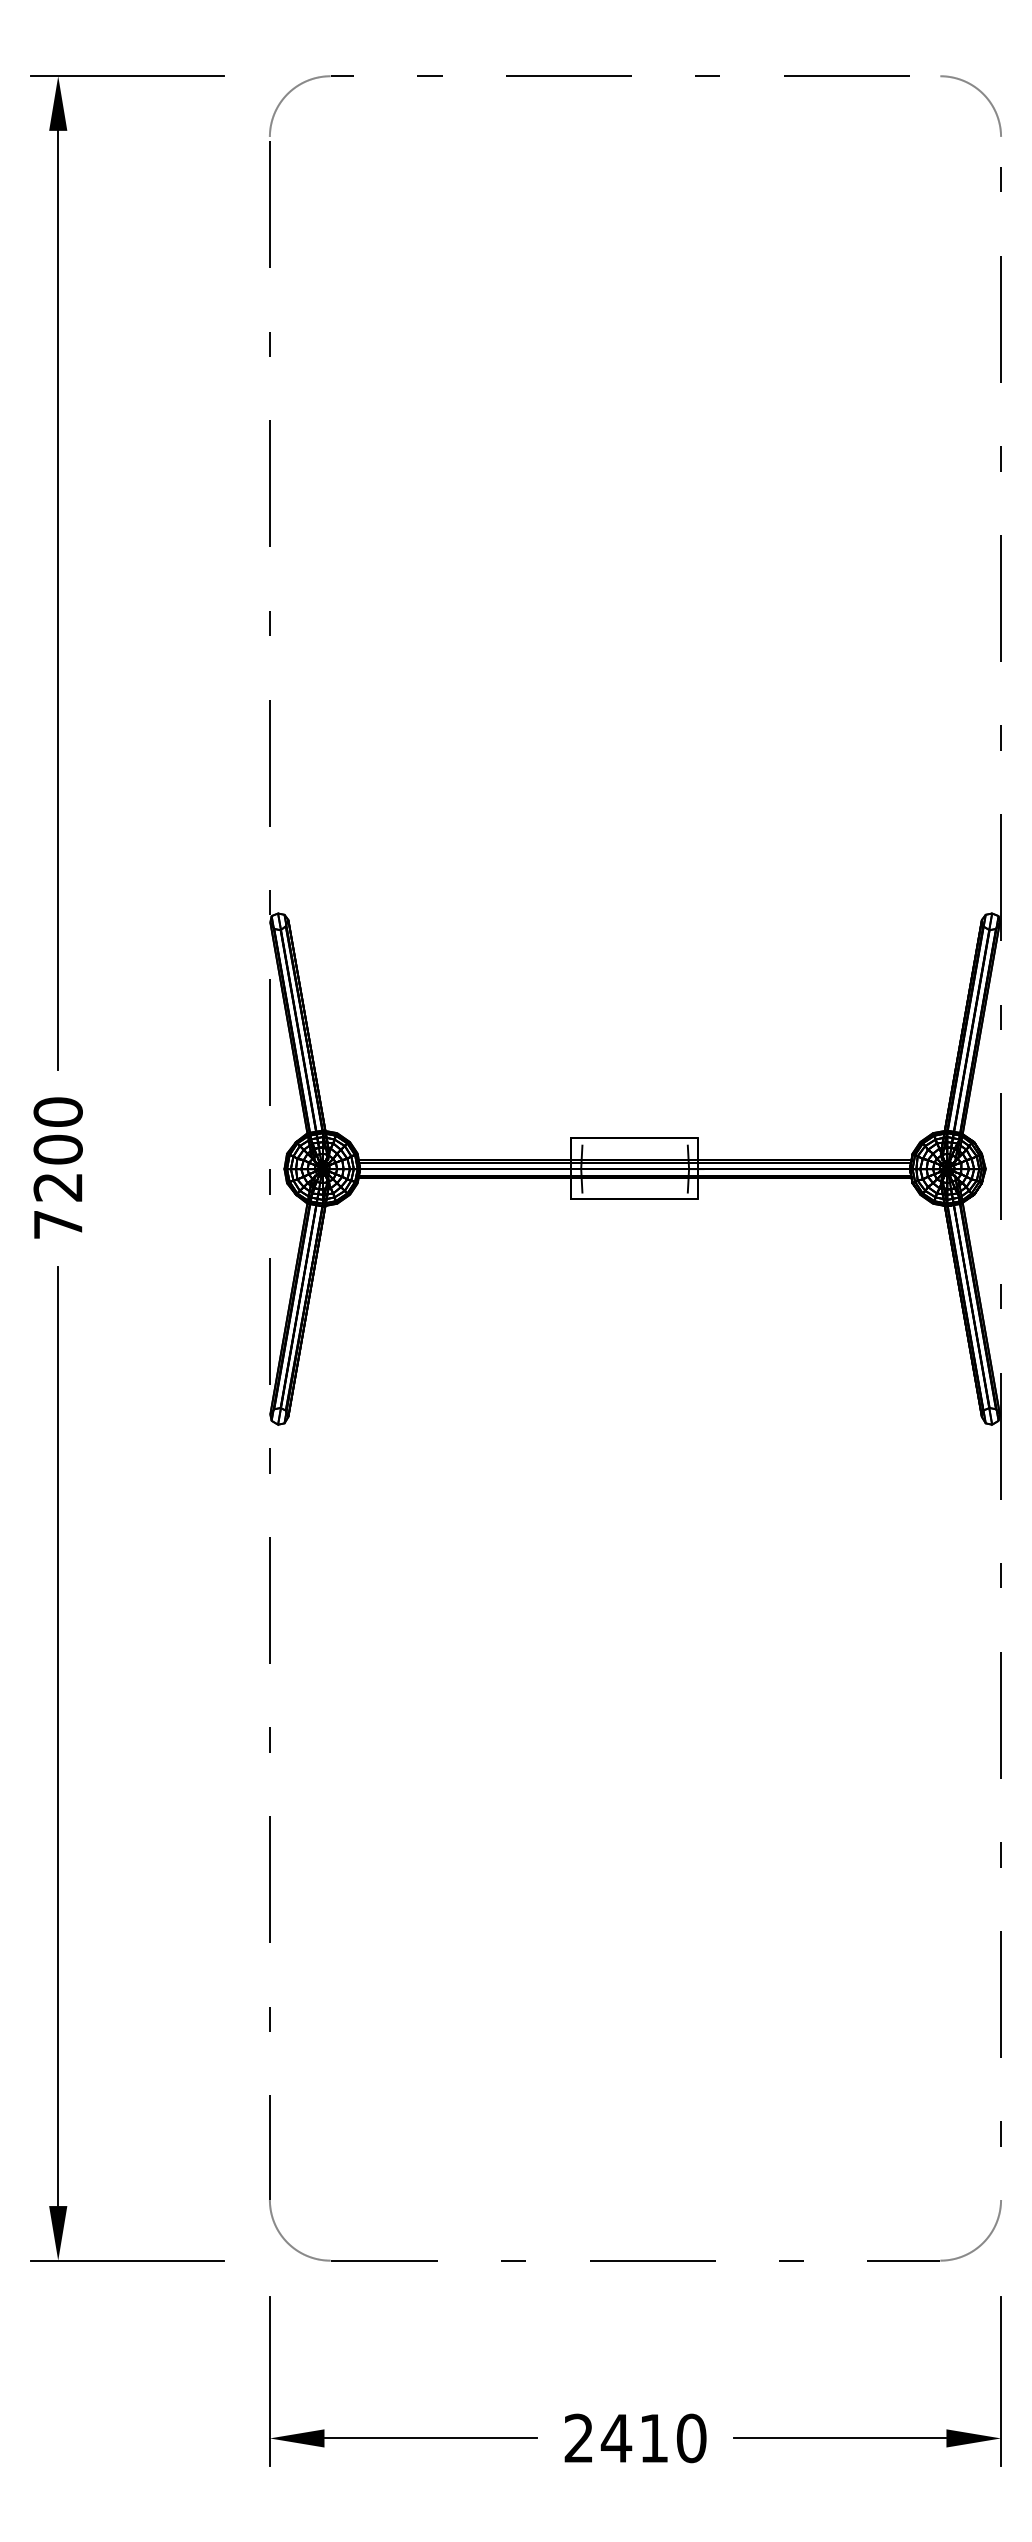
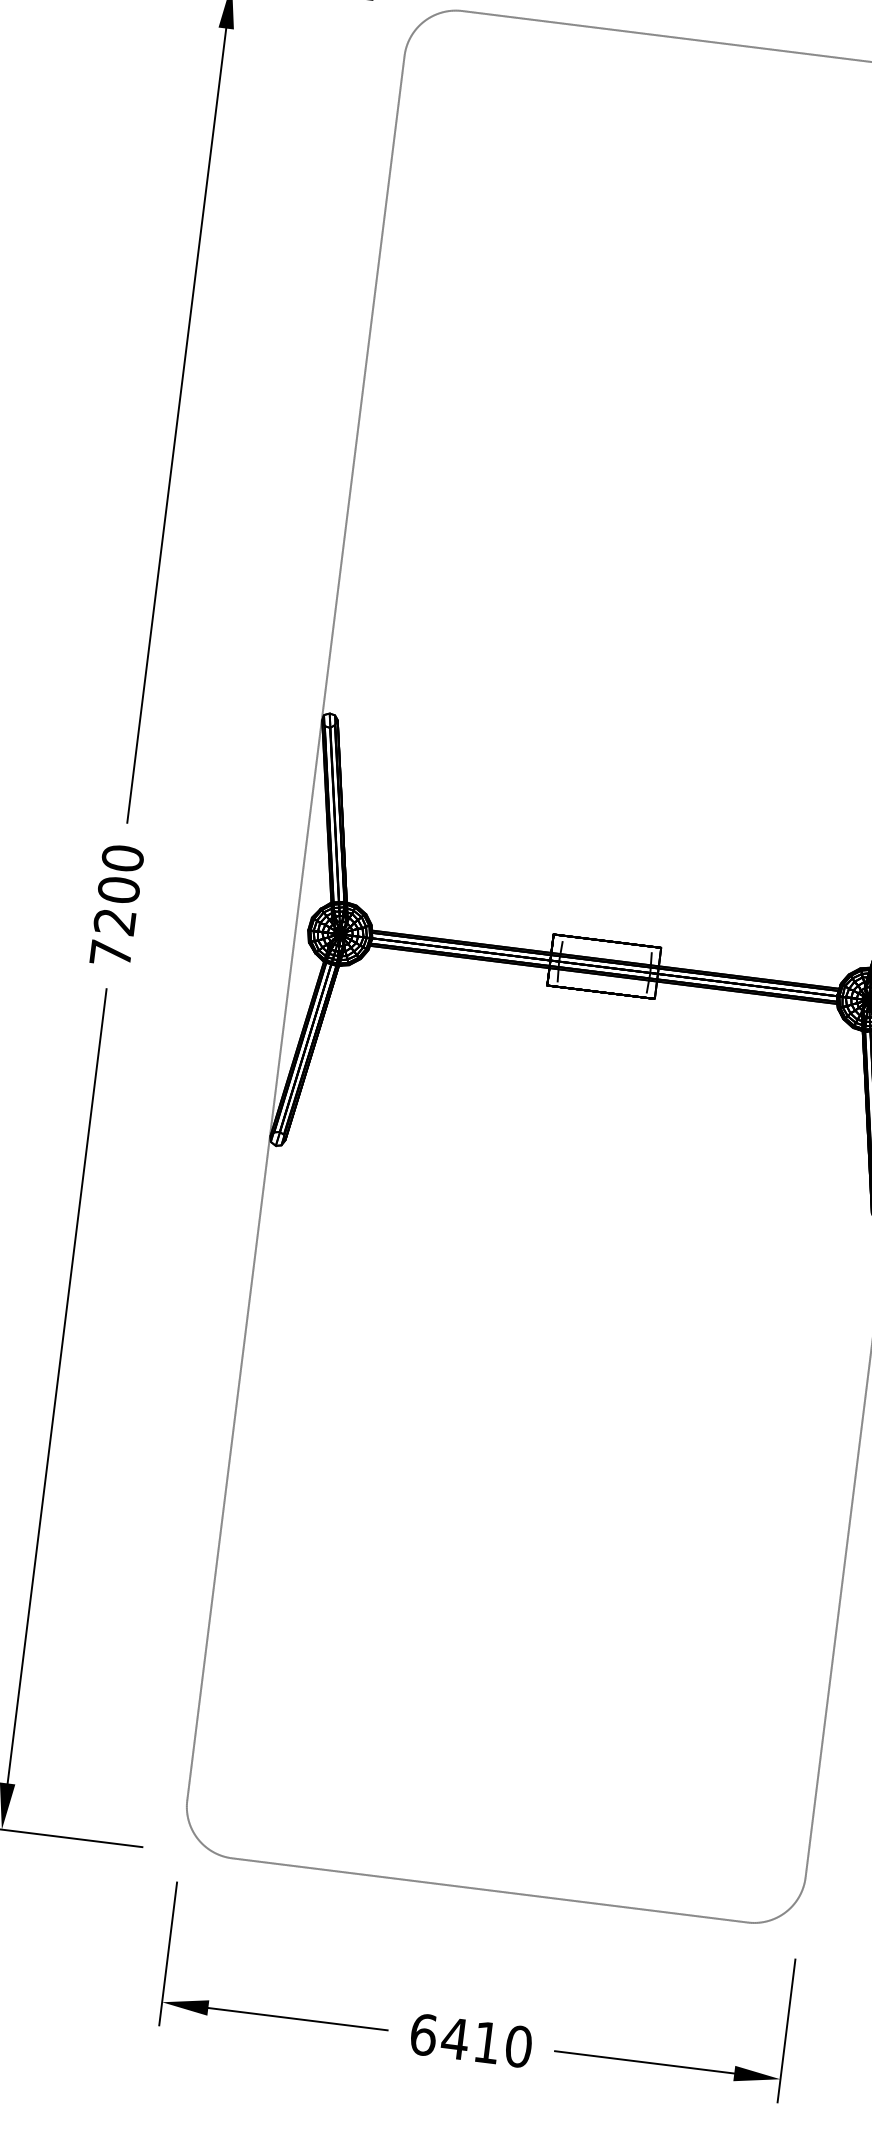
text: (579, 2438) -> (423, 2034), 2410 -> 6410

